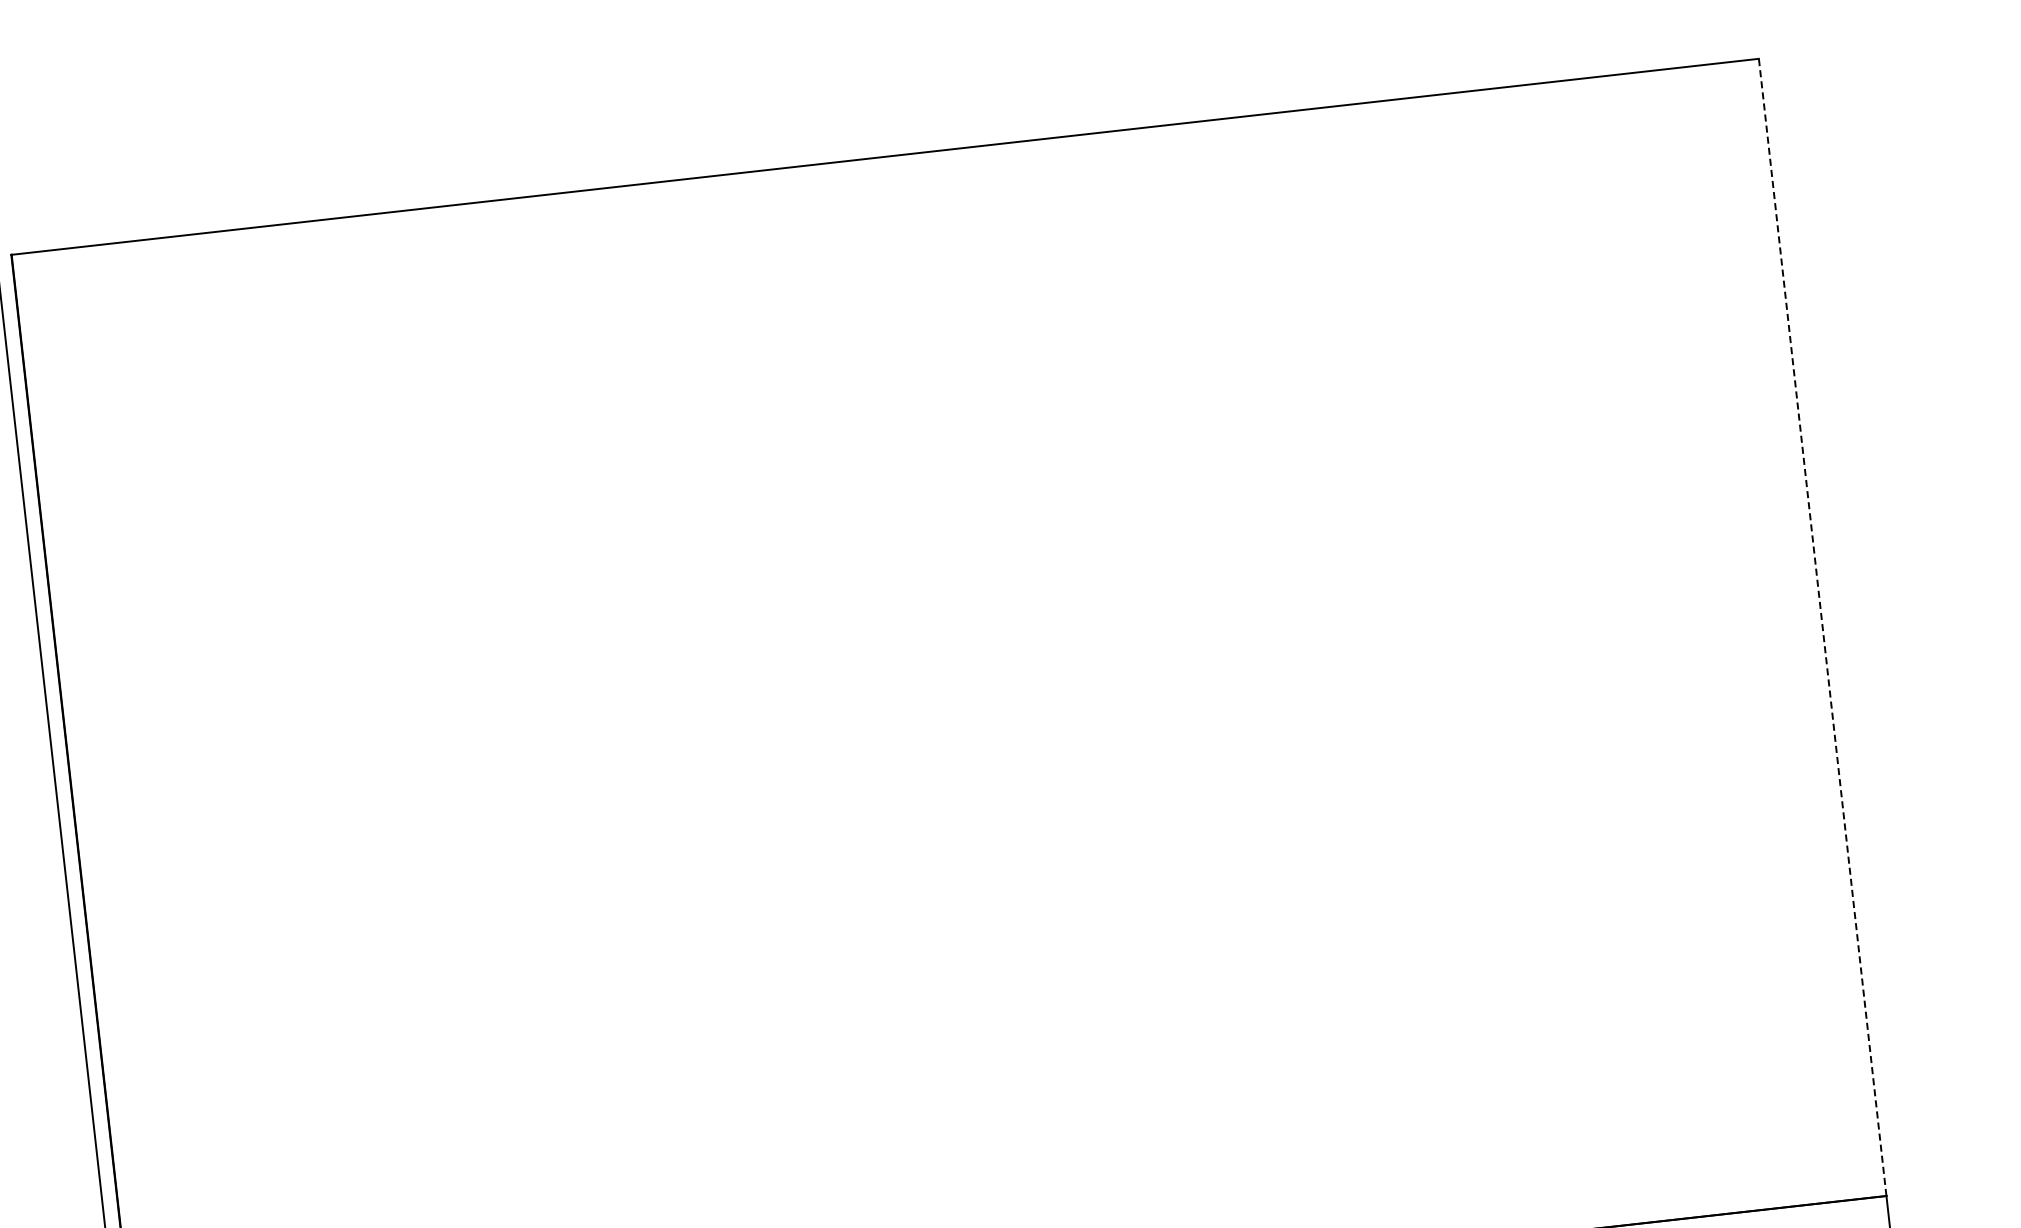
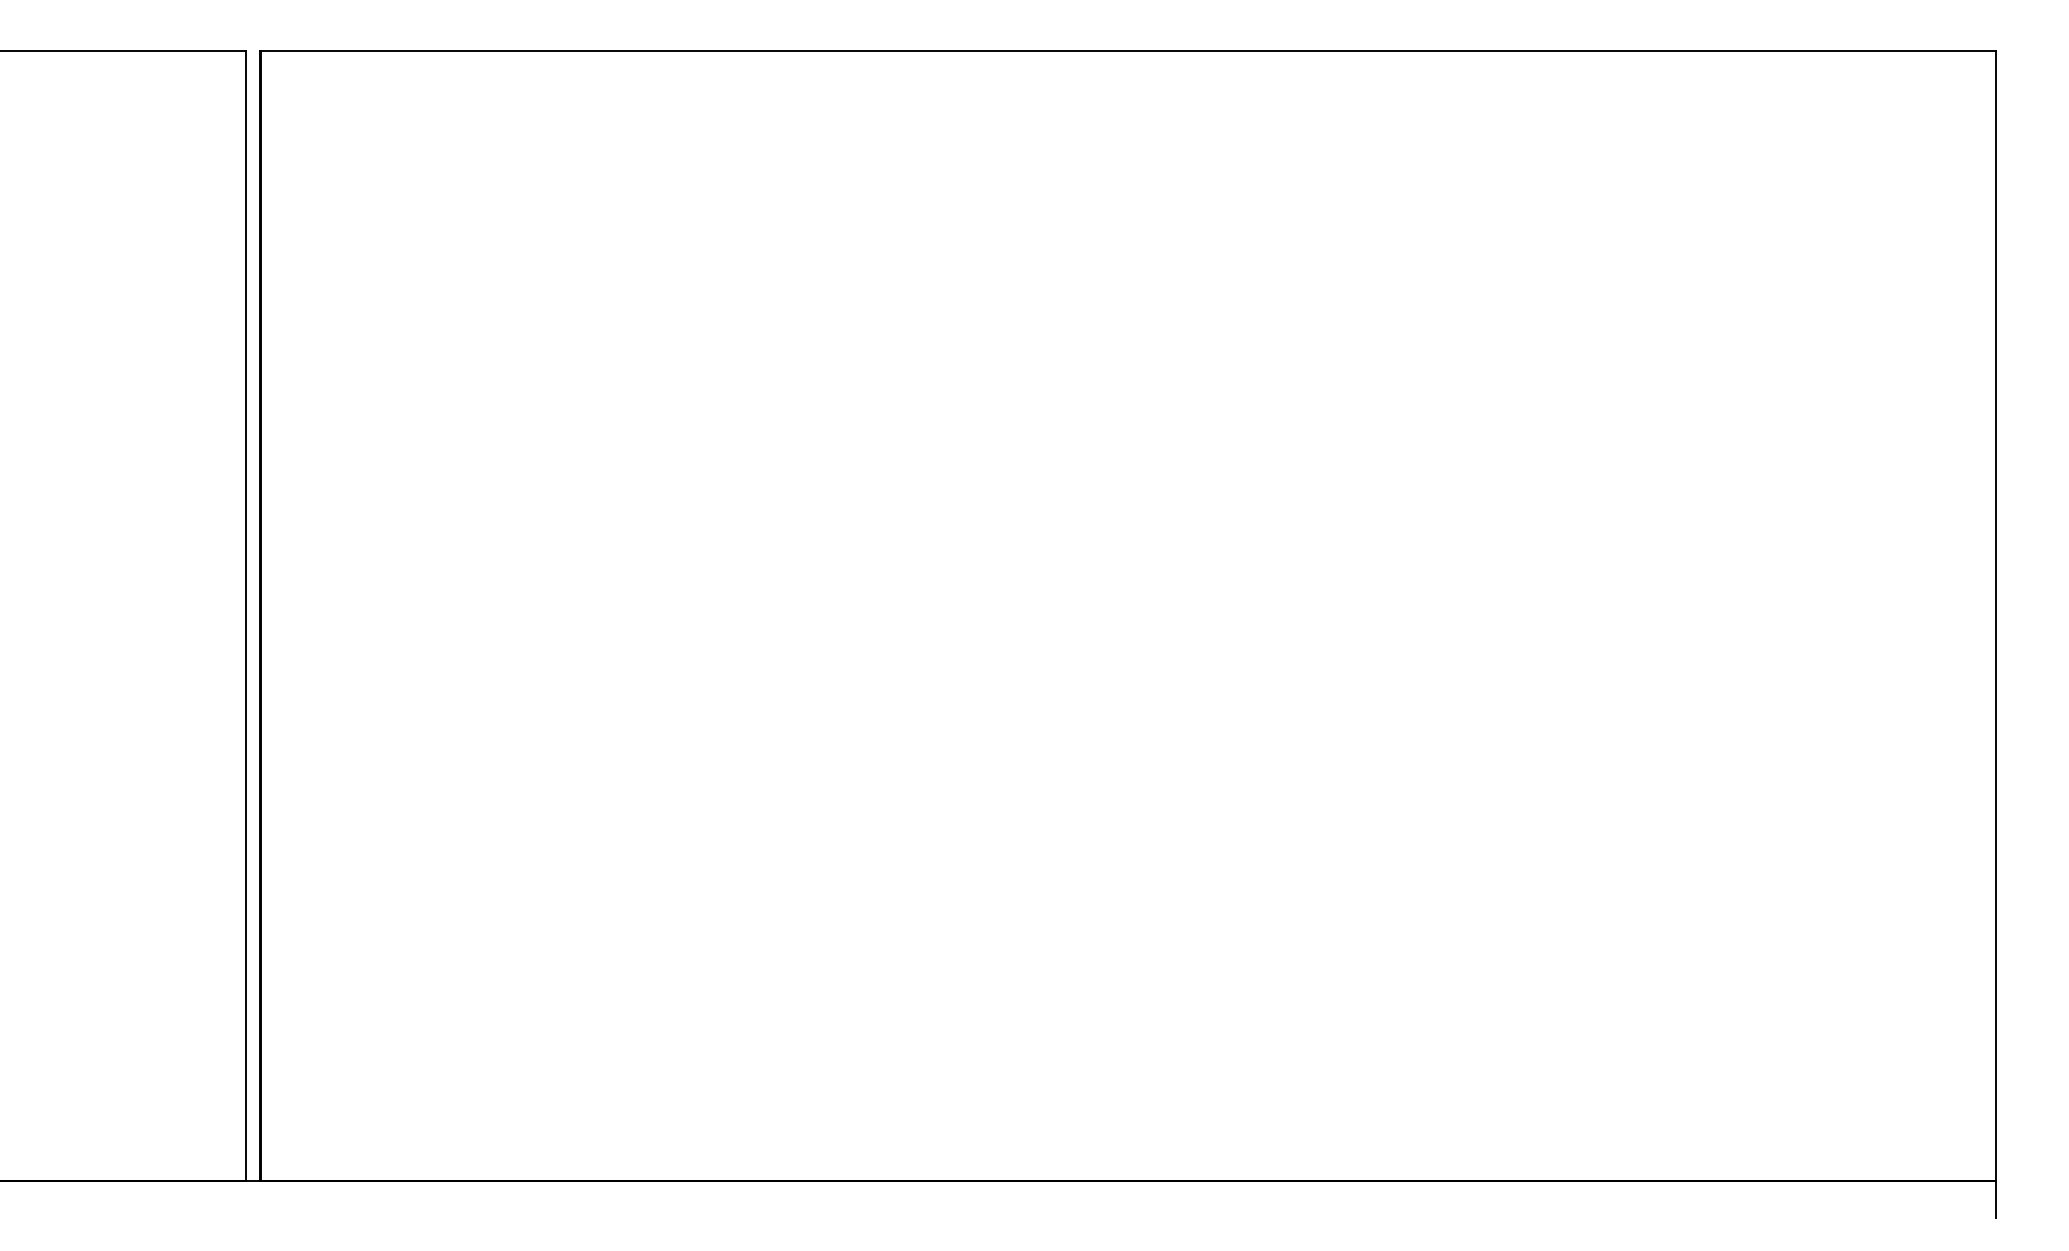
line: (1822, 627) -> (1995, 616), dashed -> solid

